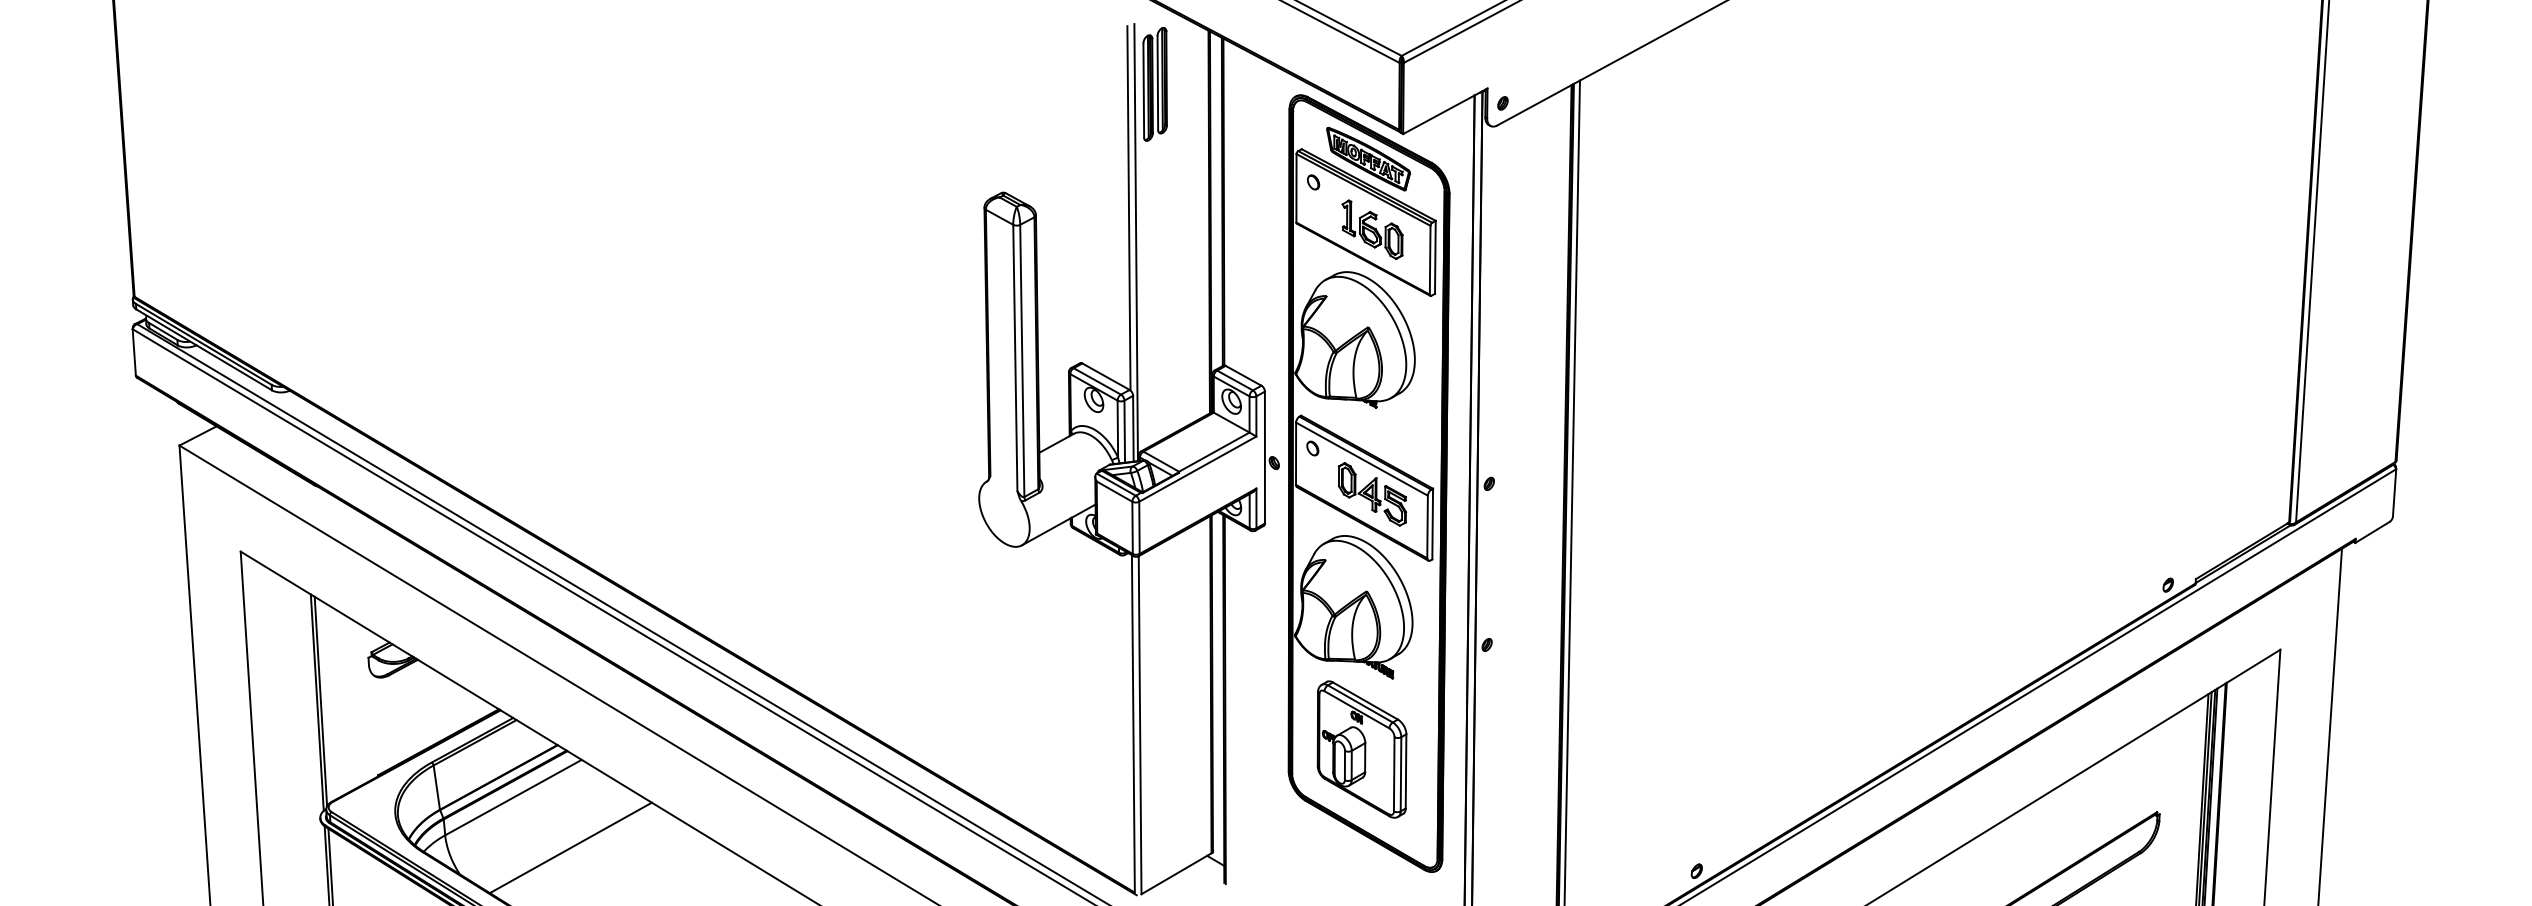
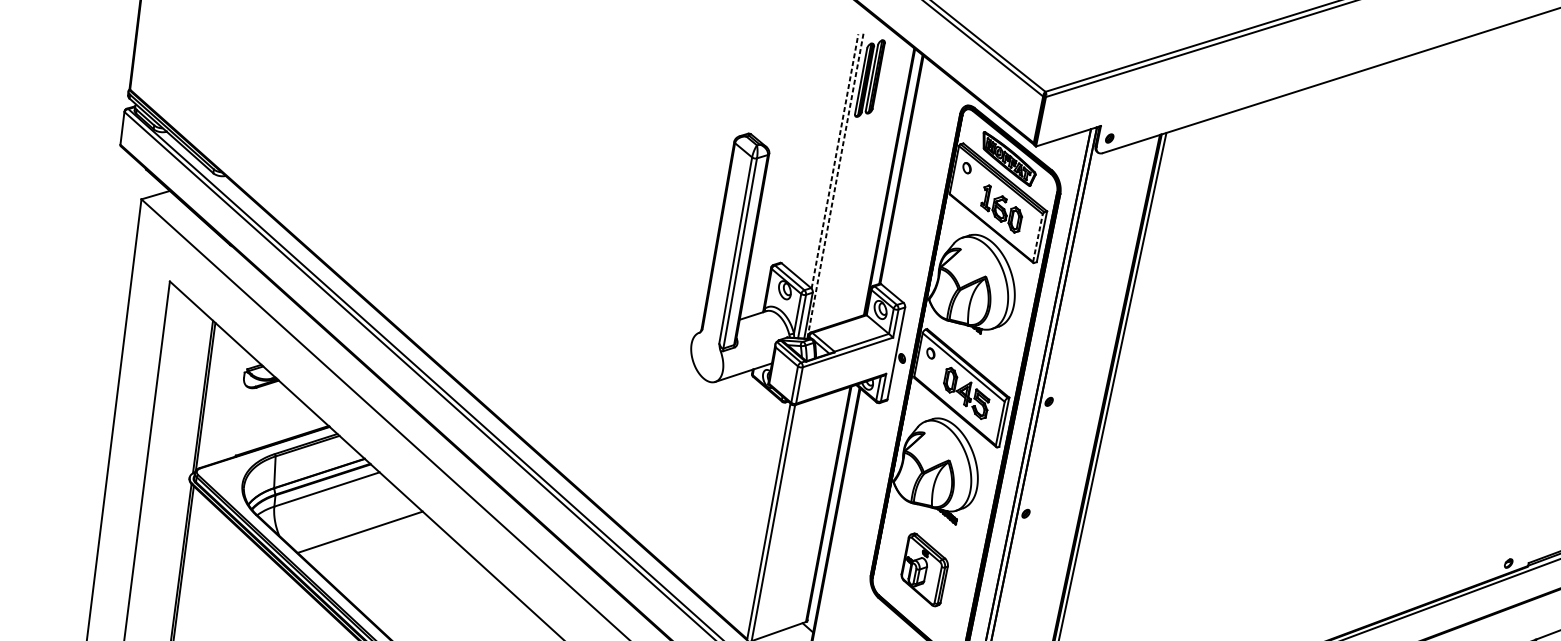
line: (1128, 207) -> (834, 160), solid -> dashed
line: (1136, 242) -> (835, 186), solid -> dashed
line: (1430, 259) -> (1038, 237), solid -> dashed
part: (1361, 749) -> (924, 569), size x0.7

